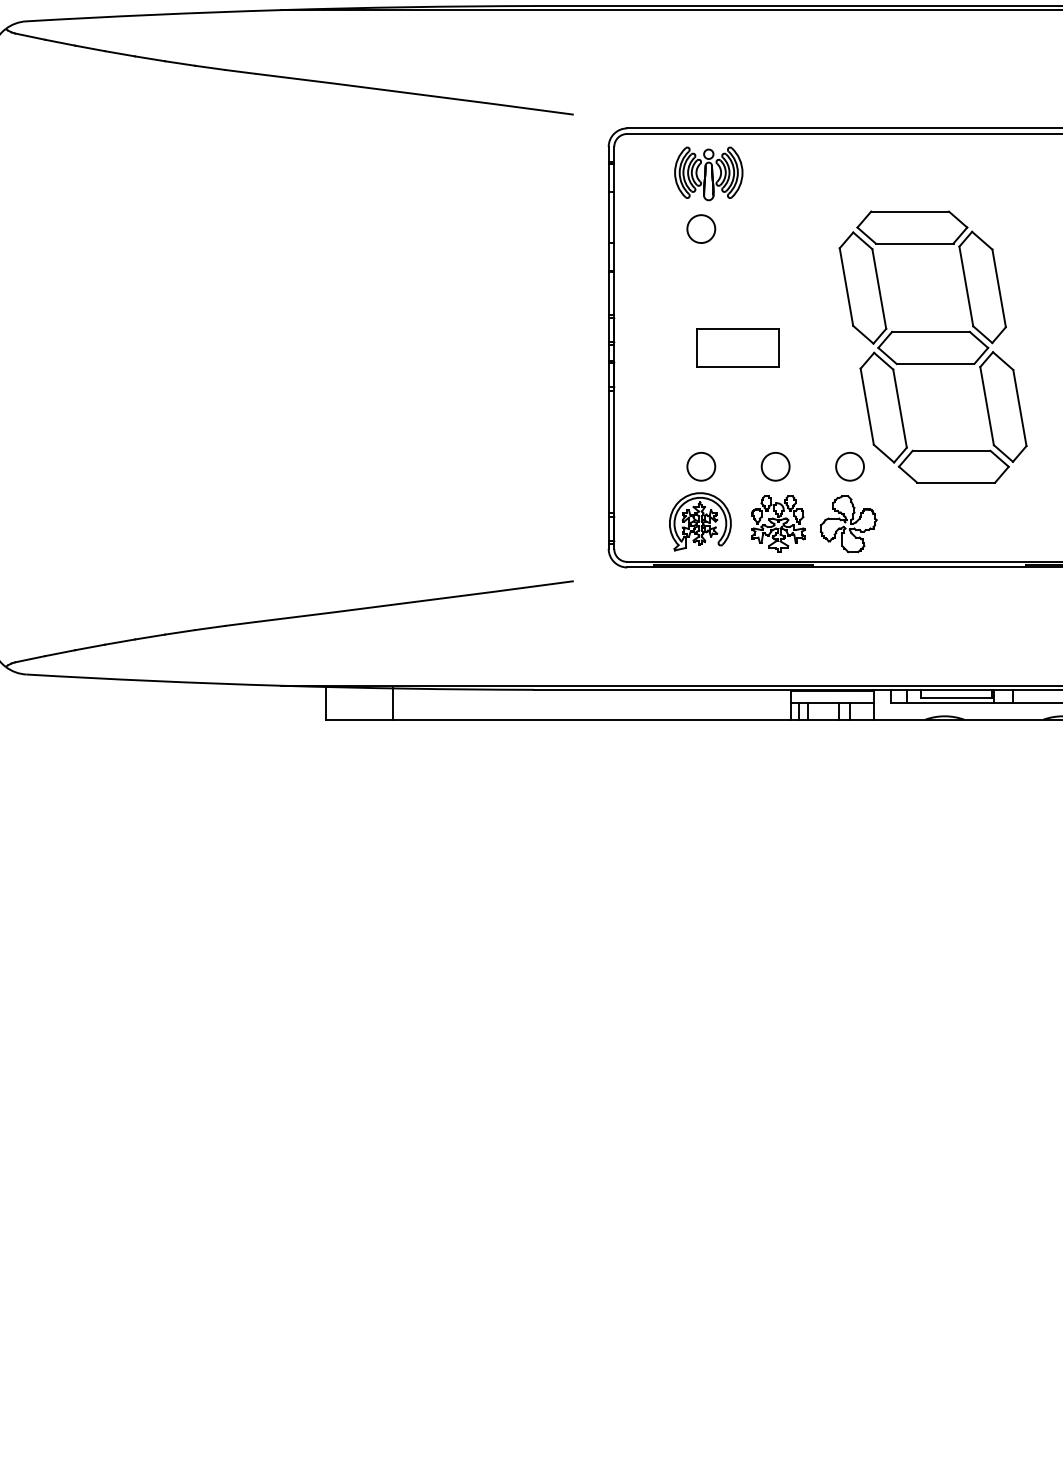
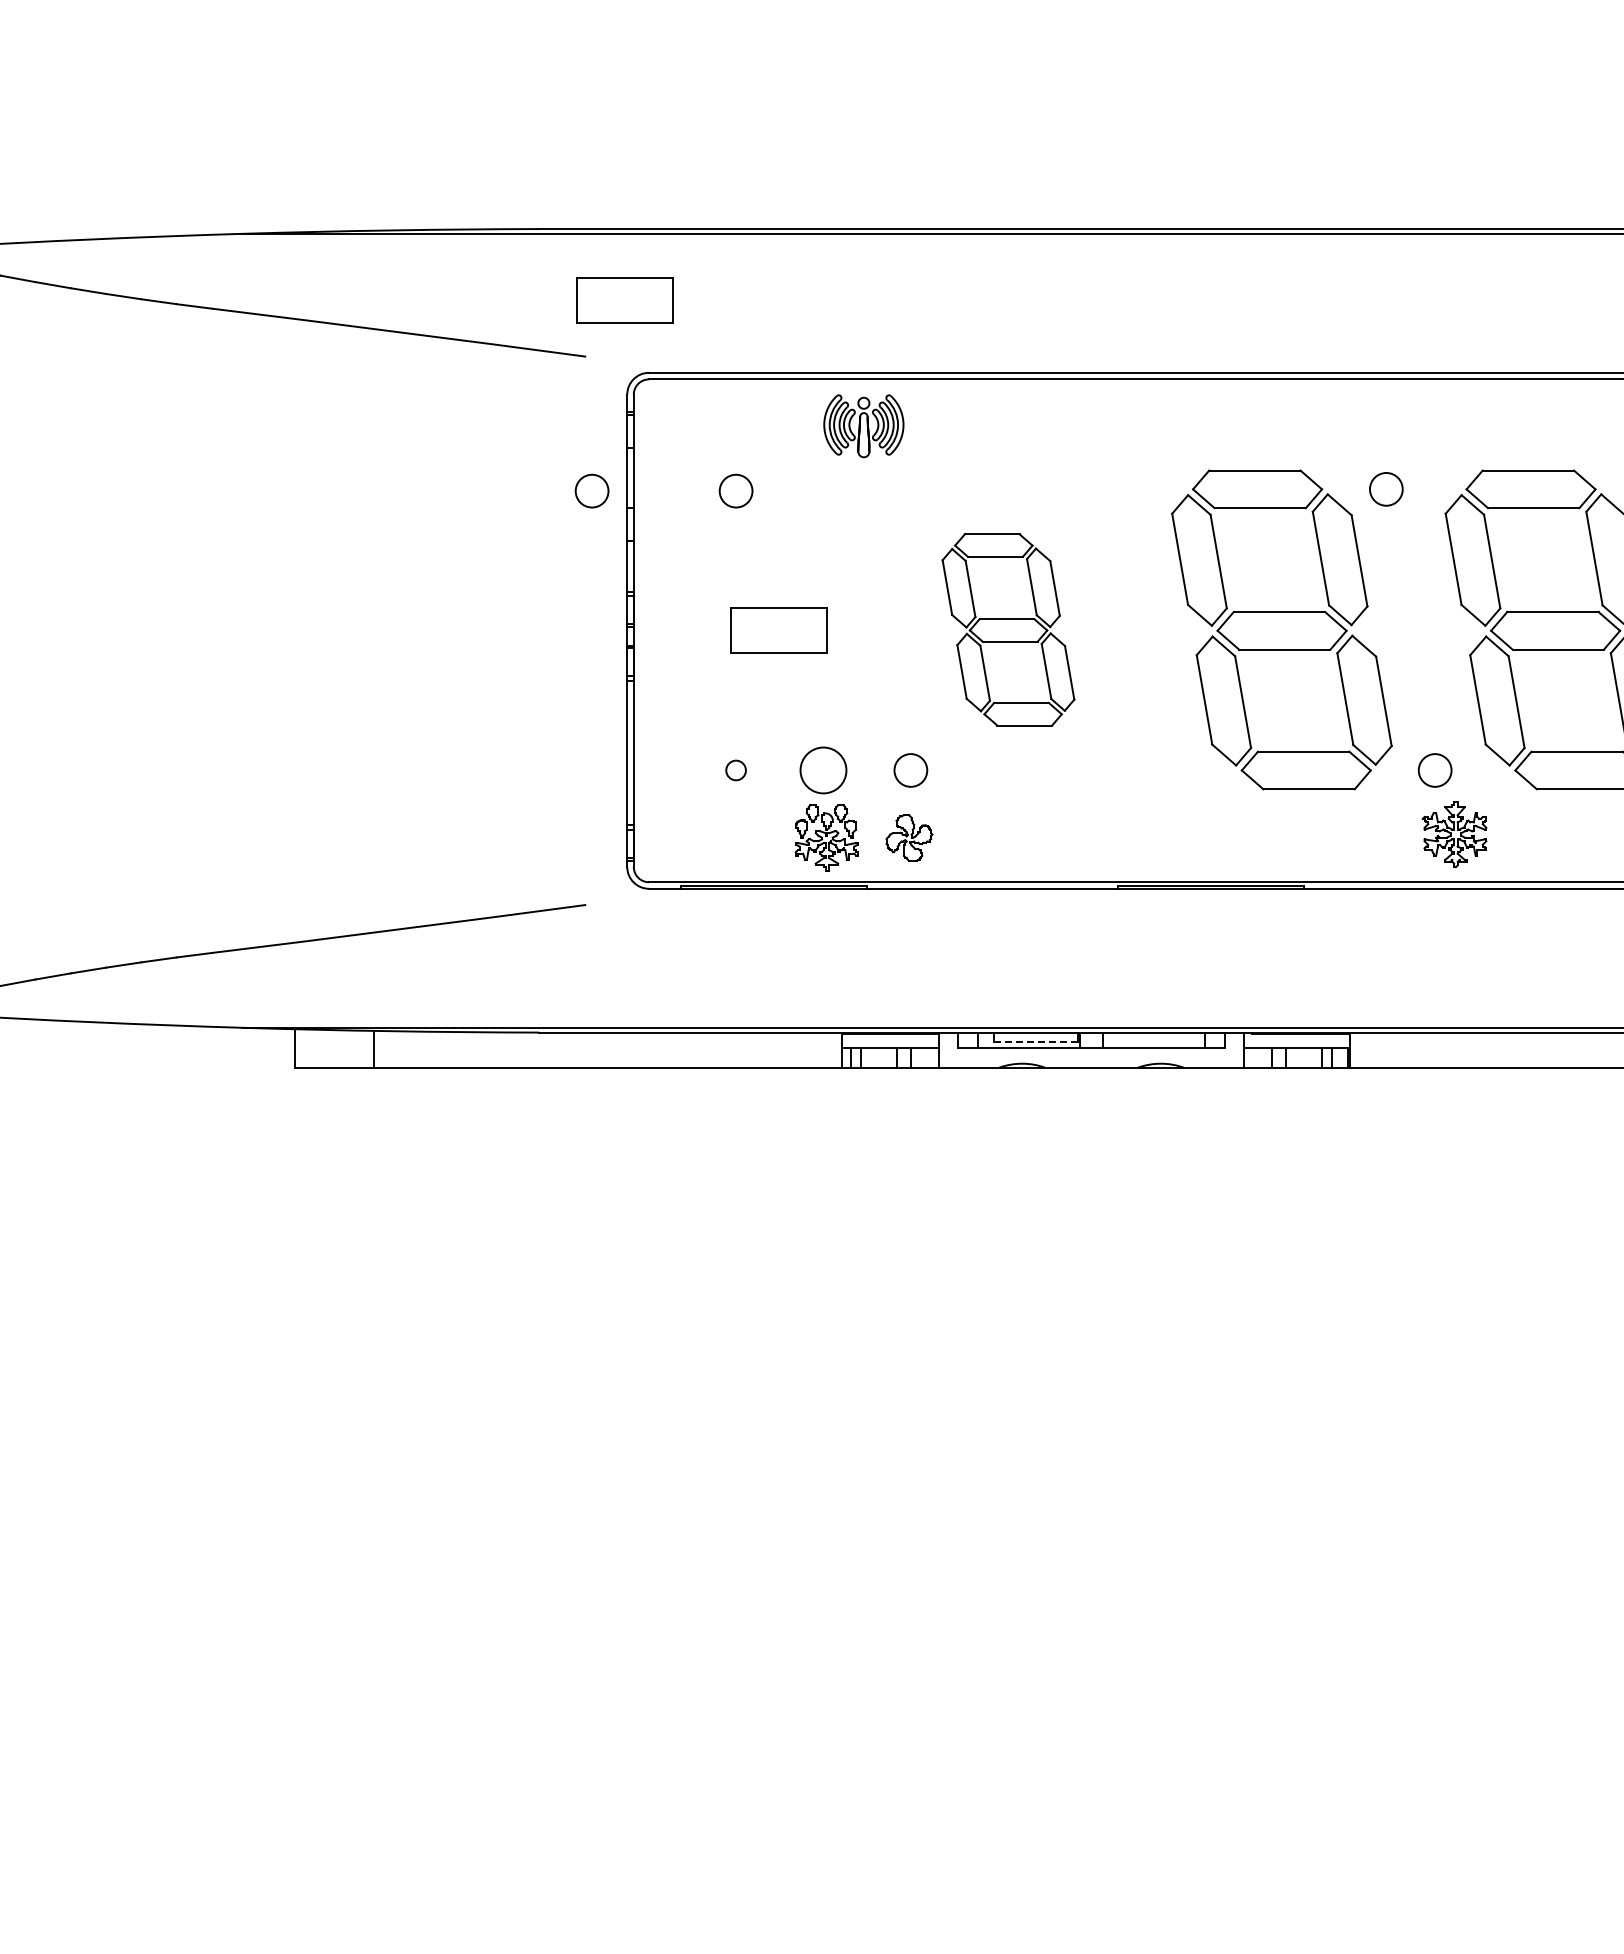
part: (606, 66) -> (624, 300), added
part: (708, 174) -> (863, 426), moved
circle: (578, 228) -> (591, 490), added
part: (933, 346) -> (1008, 629), size x0.6
circle: (700, 466) -> (735, 770), size x0.6
circle: (775, 466) -> (823, 770), size x1.4
part: (699, 521) -> (734, 834), removed
part: (848, 523) -> (909, 837), size x0.7
line: (956, 698) -> (1036, 1042), solid -> dashed

